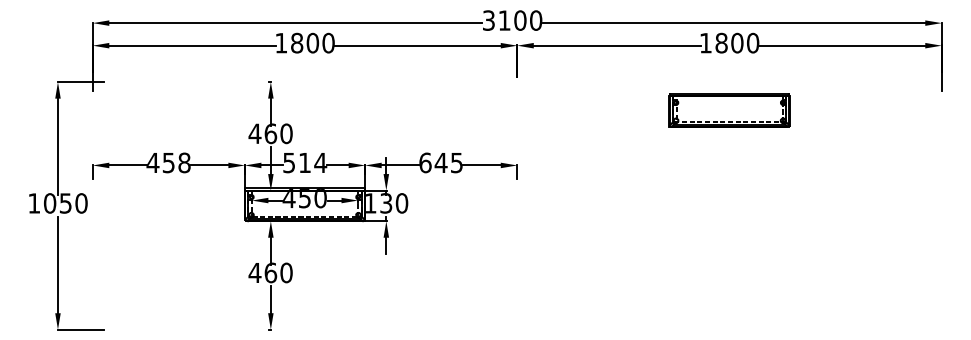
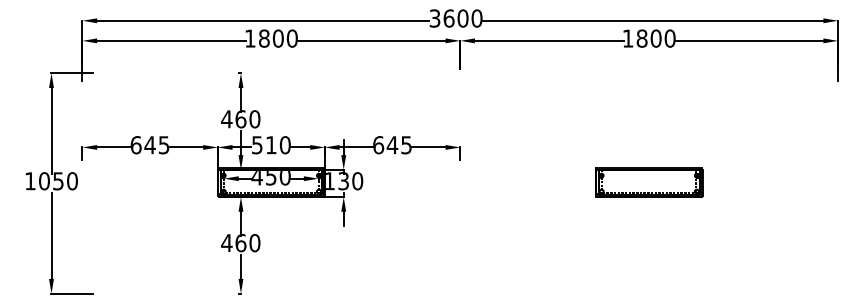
text: (504, 20) -> (448, 18), 3100 -> 3600
part: (729, 110) -> (649, 182), moved
text: (168, 163) -> (149, 145), 458 -> 645
text: (320, 163) -> (285, 145), 514 -> 510

